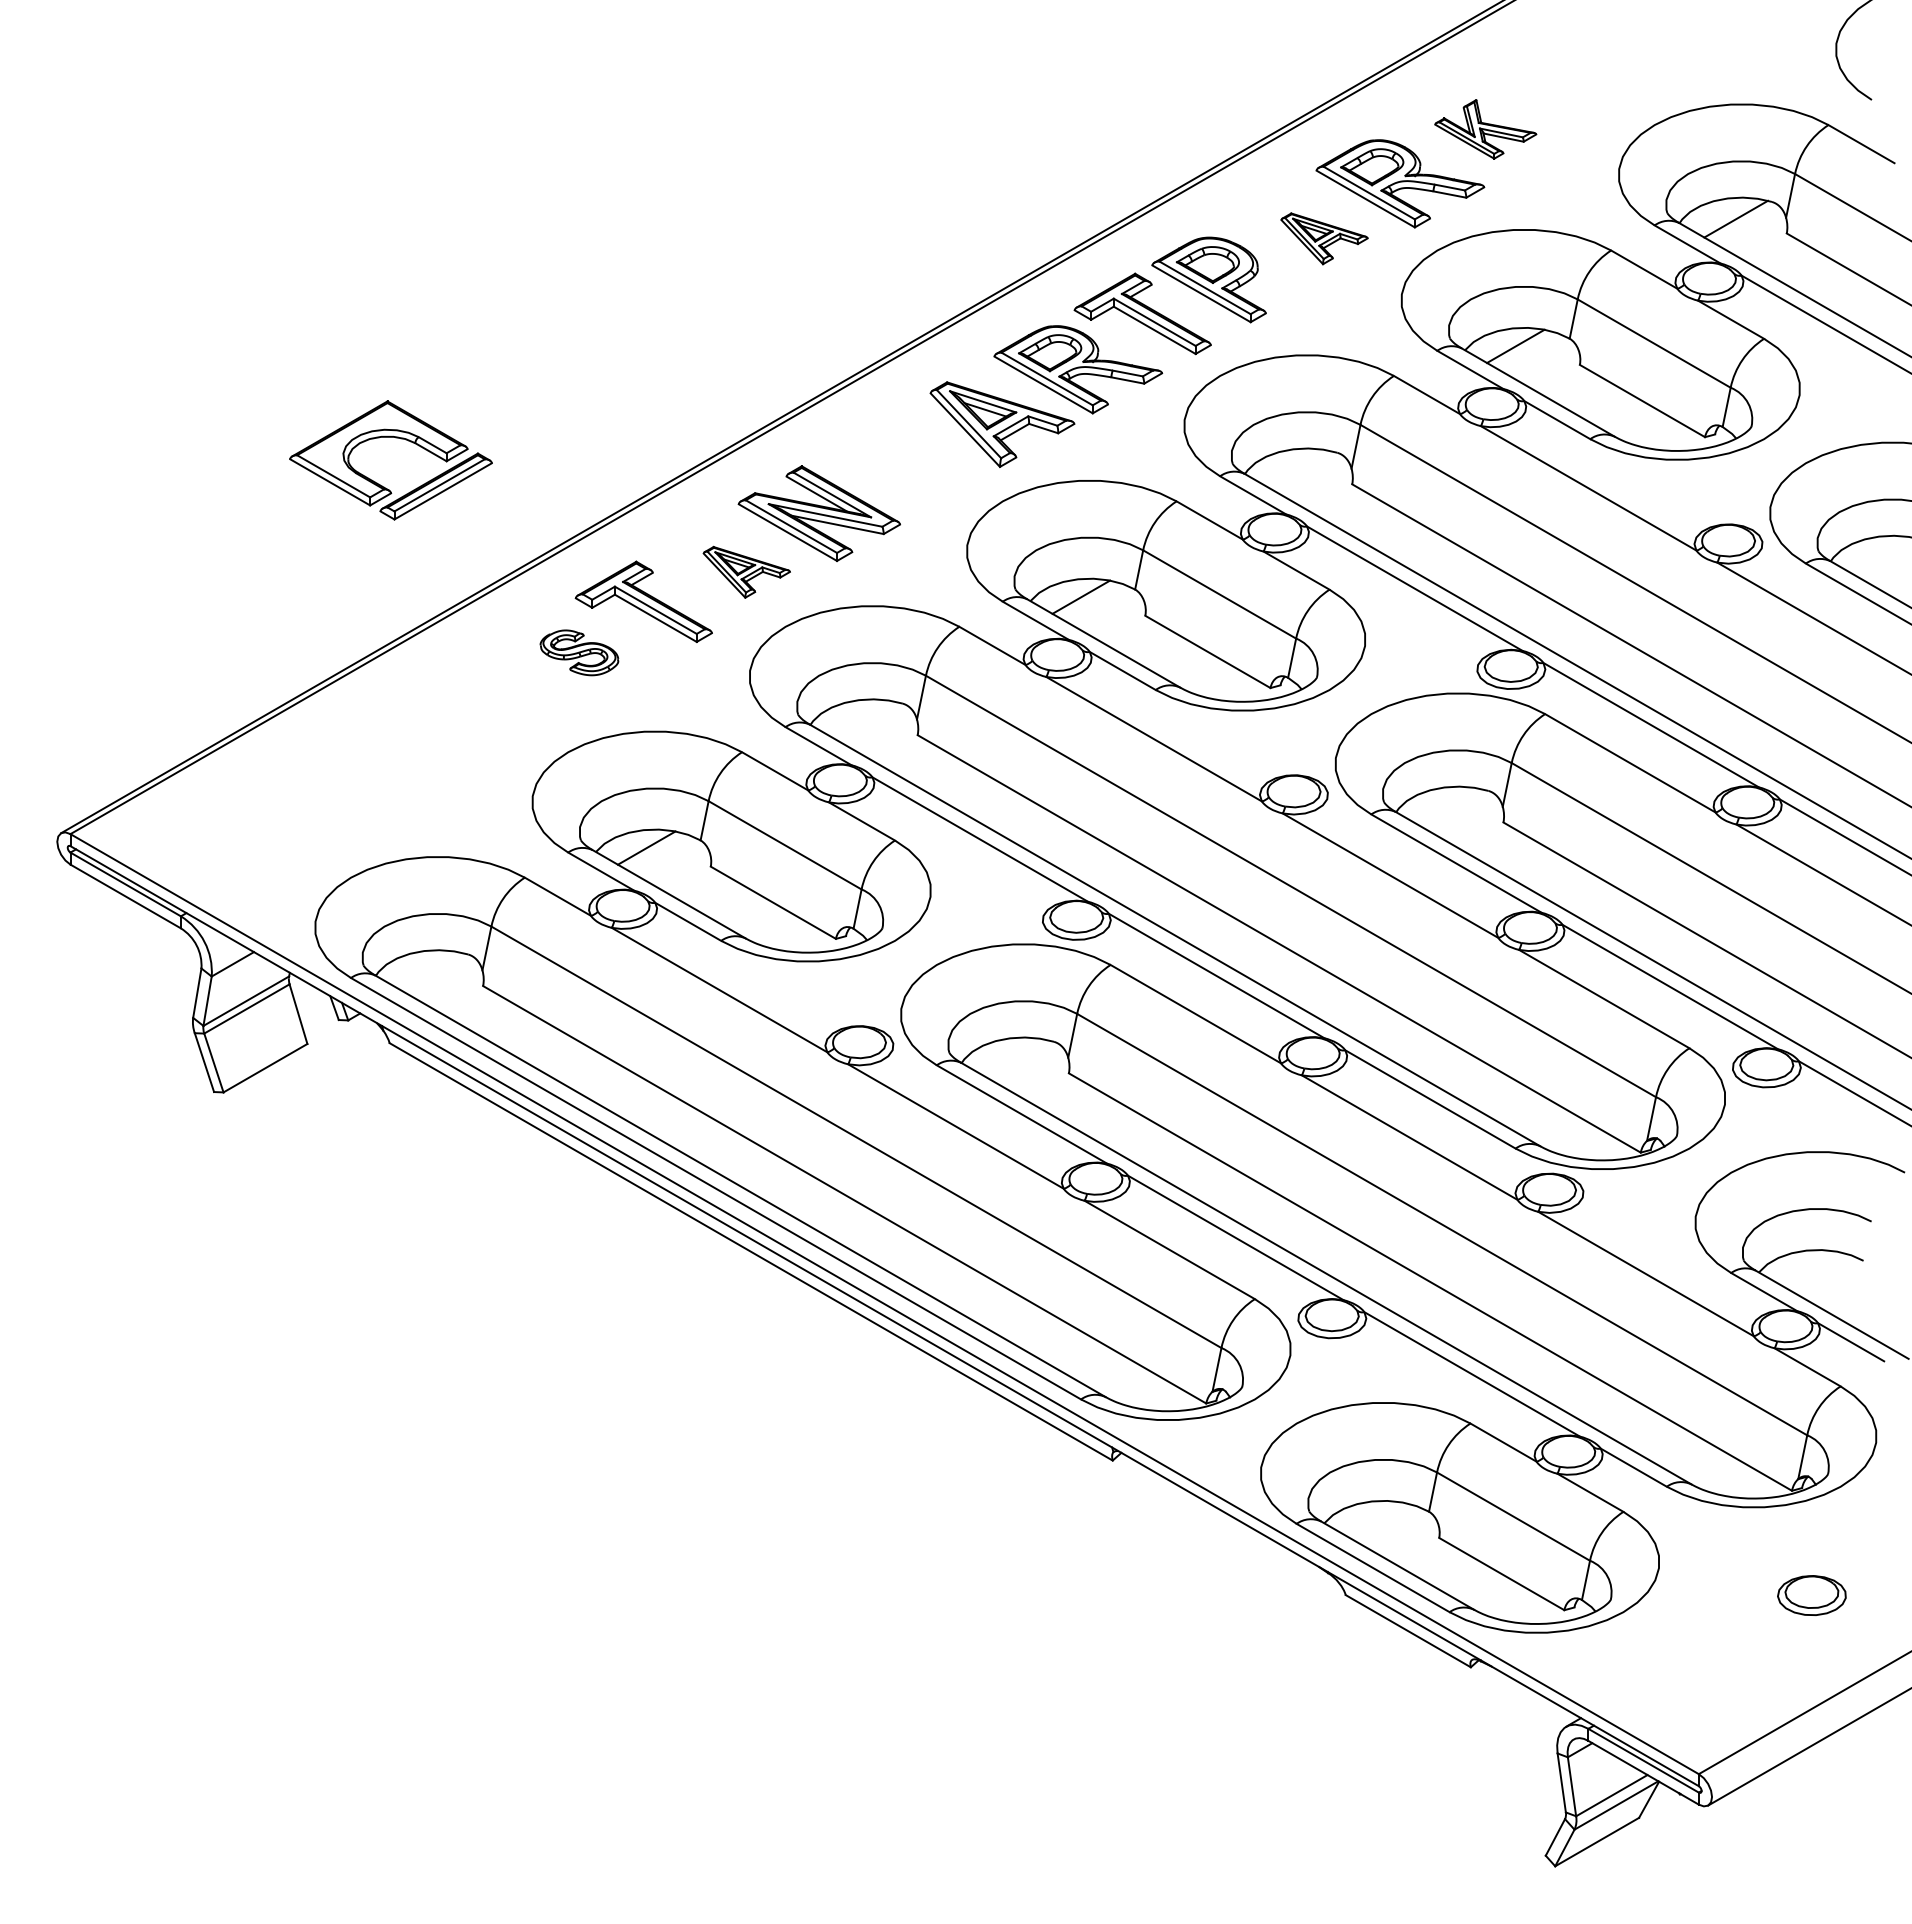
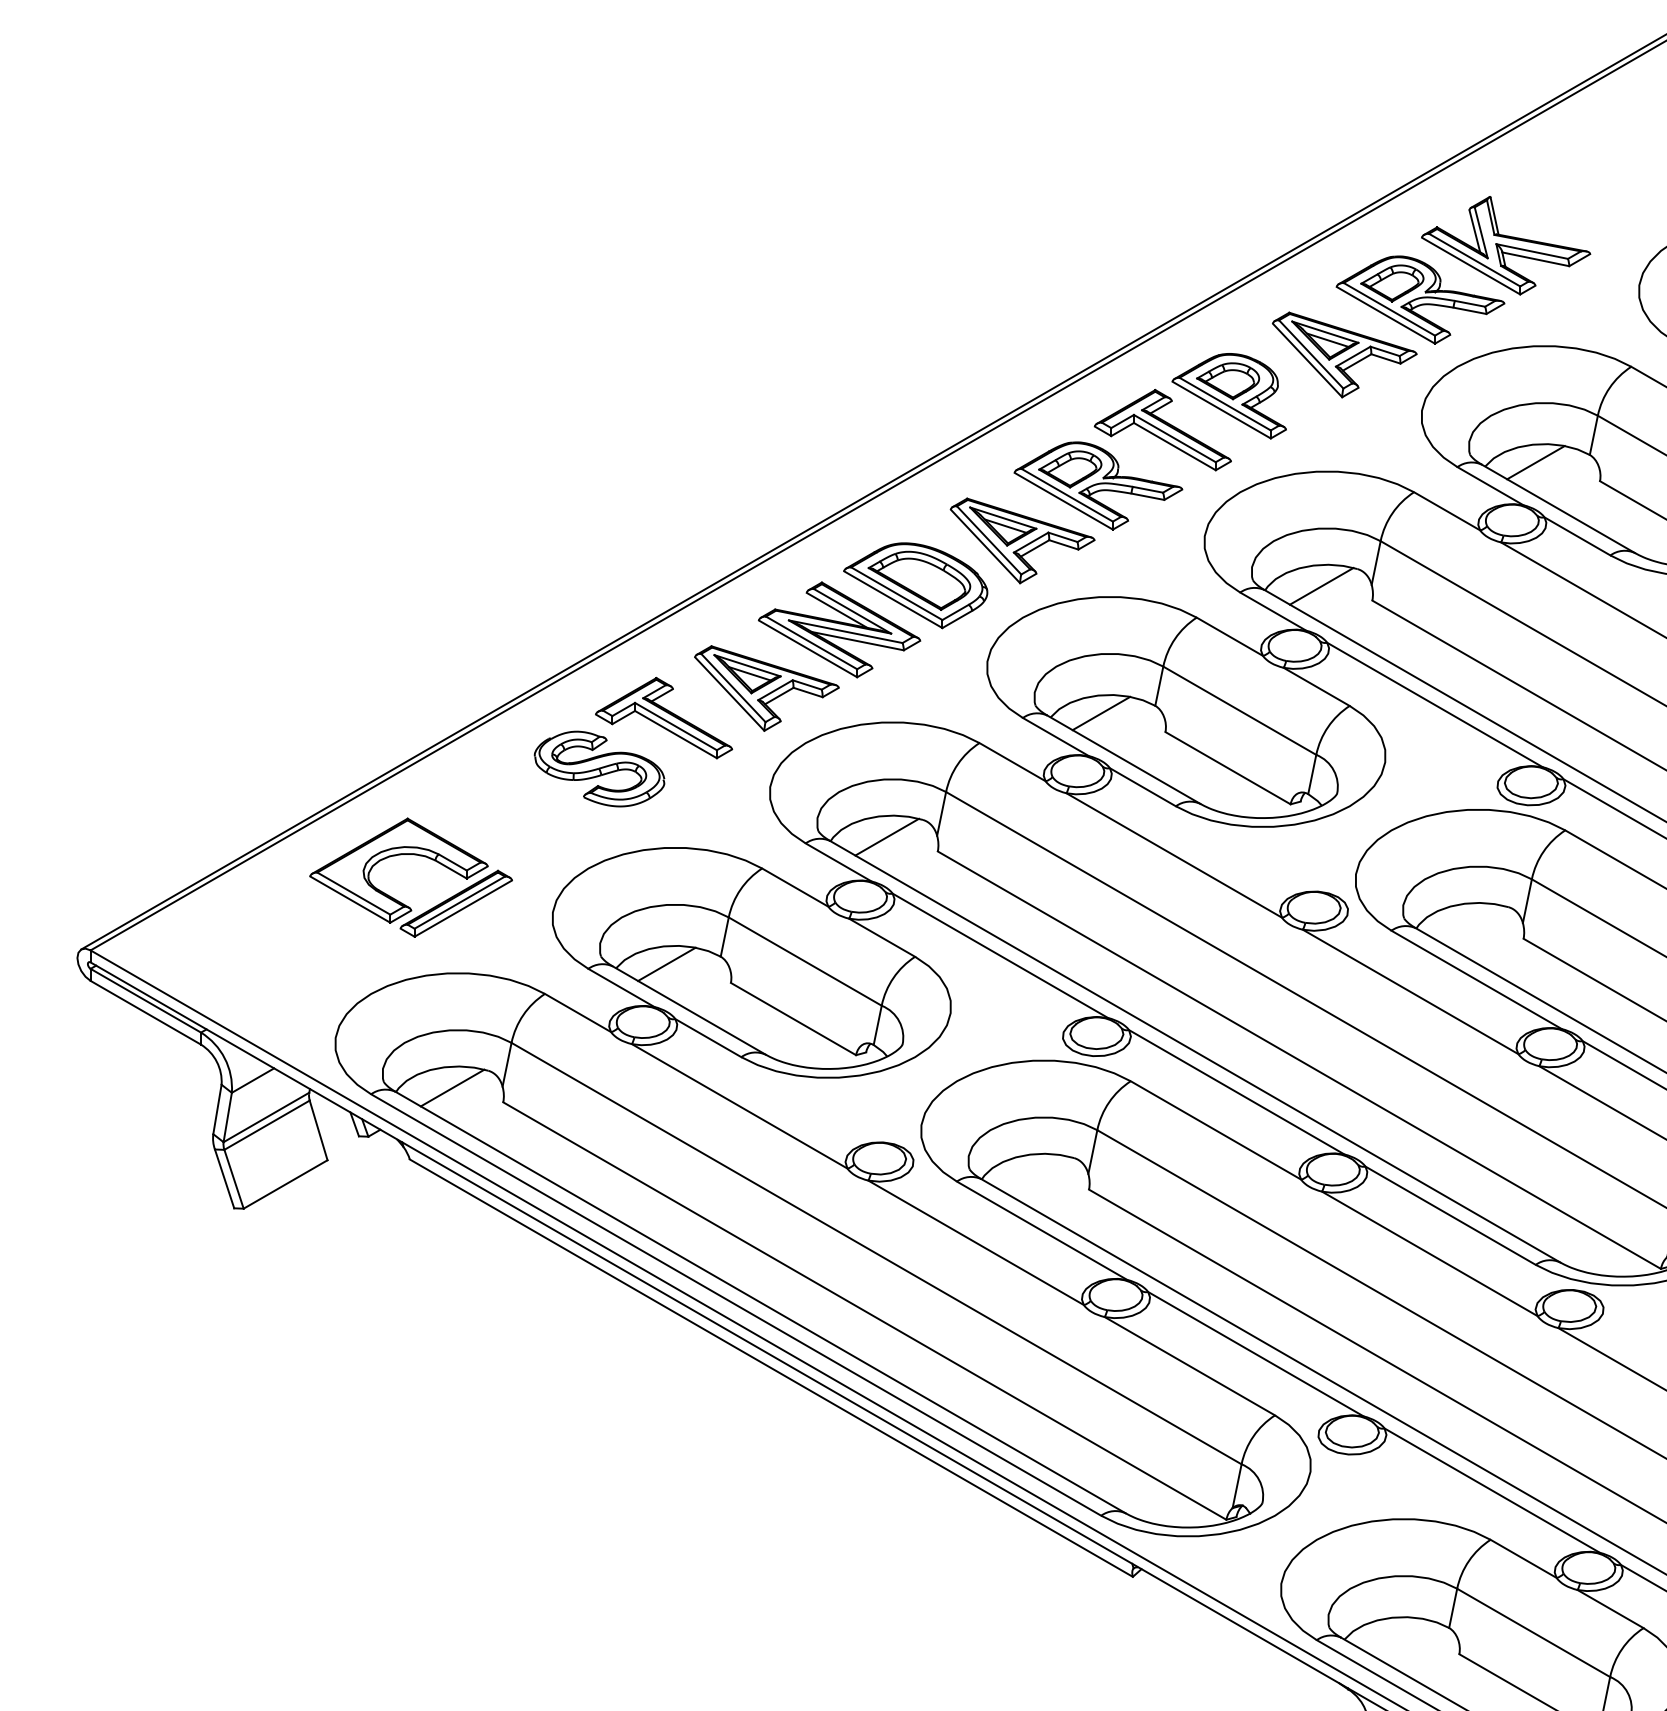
part: (1485, 129) -> (1505, 245), size x1.67
part: (1324, 238) -> (1344, 354), size x1.67
part: (395, 438) -> (415, 855), moved
part: (895, 469) -> (915, 585), added
line: (1301, 469) -> (1321, 585), added
part: (746, 572) -> (766, 688), size x1.67
part: (579, 652) -> (599, 768), size x1.67
line: (866, 720) -> (886, 836), added
line: (432, 971) -> (452, 1087), added

